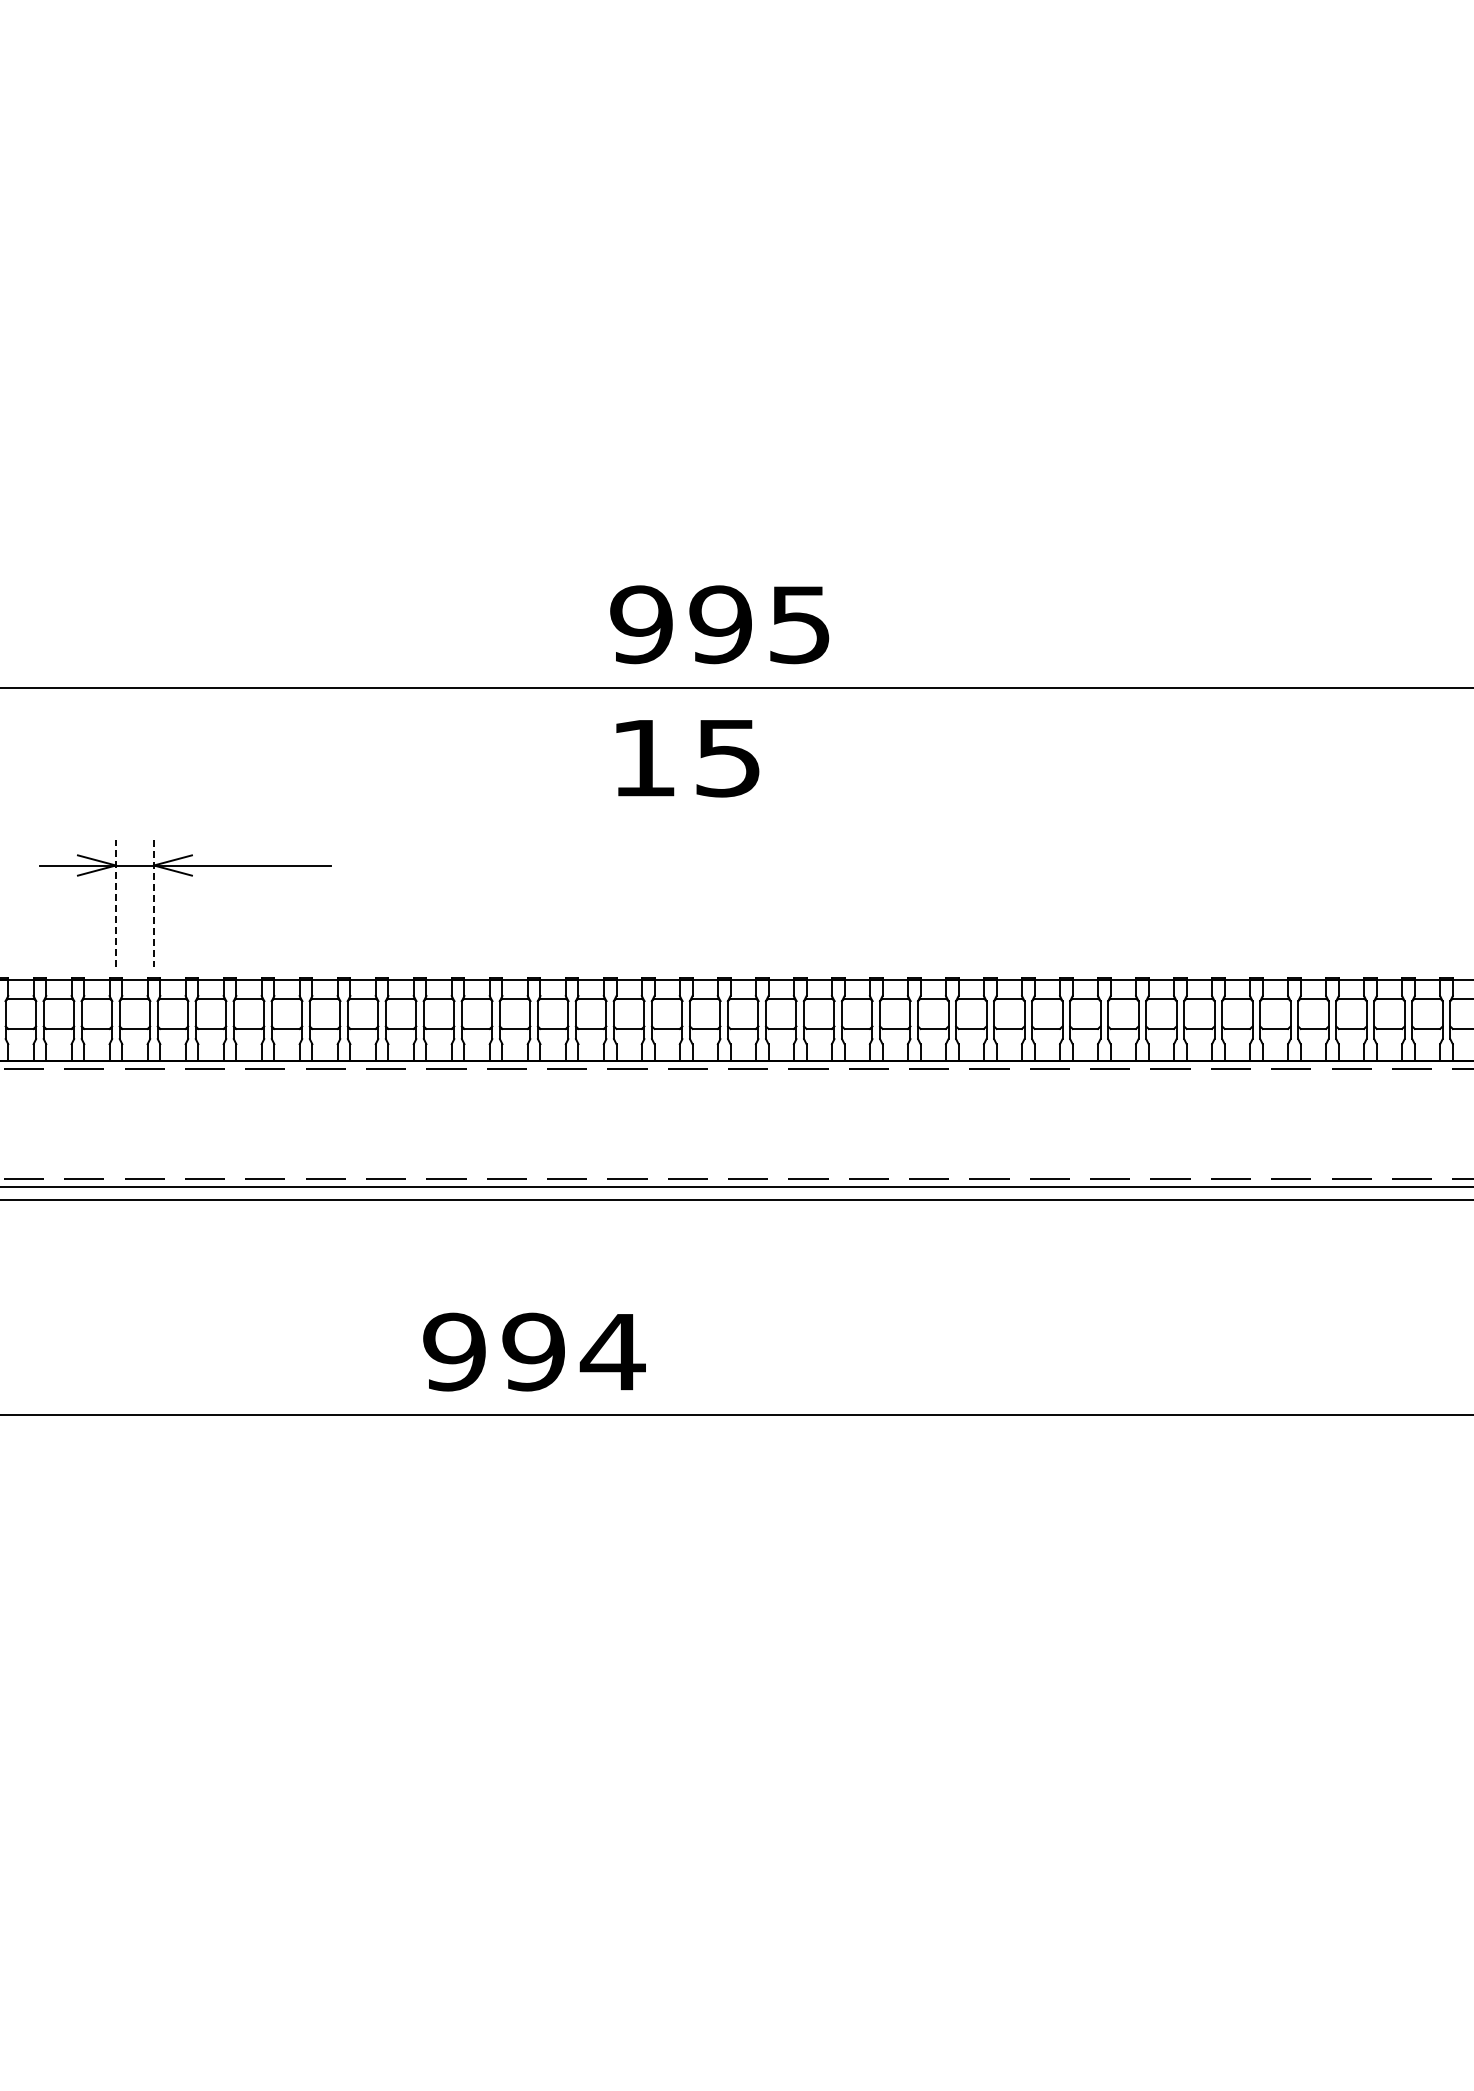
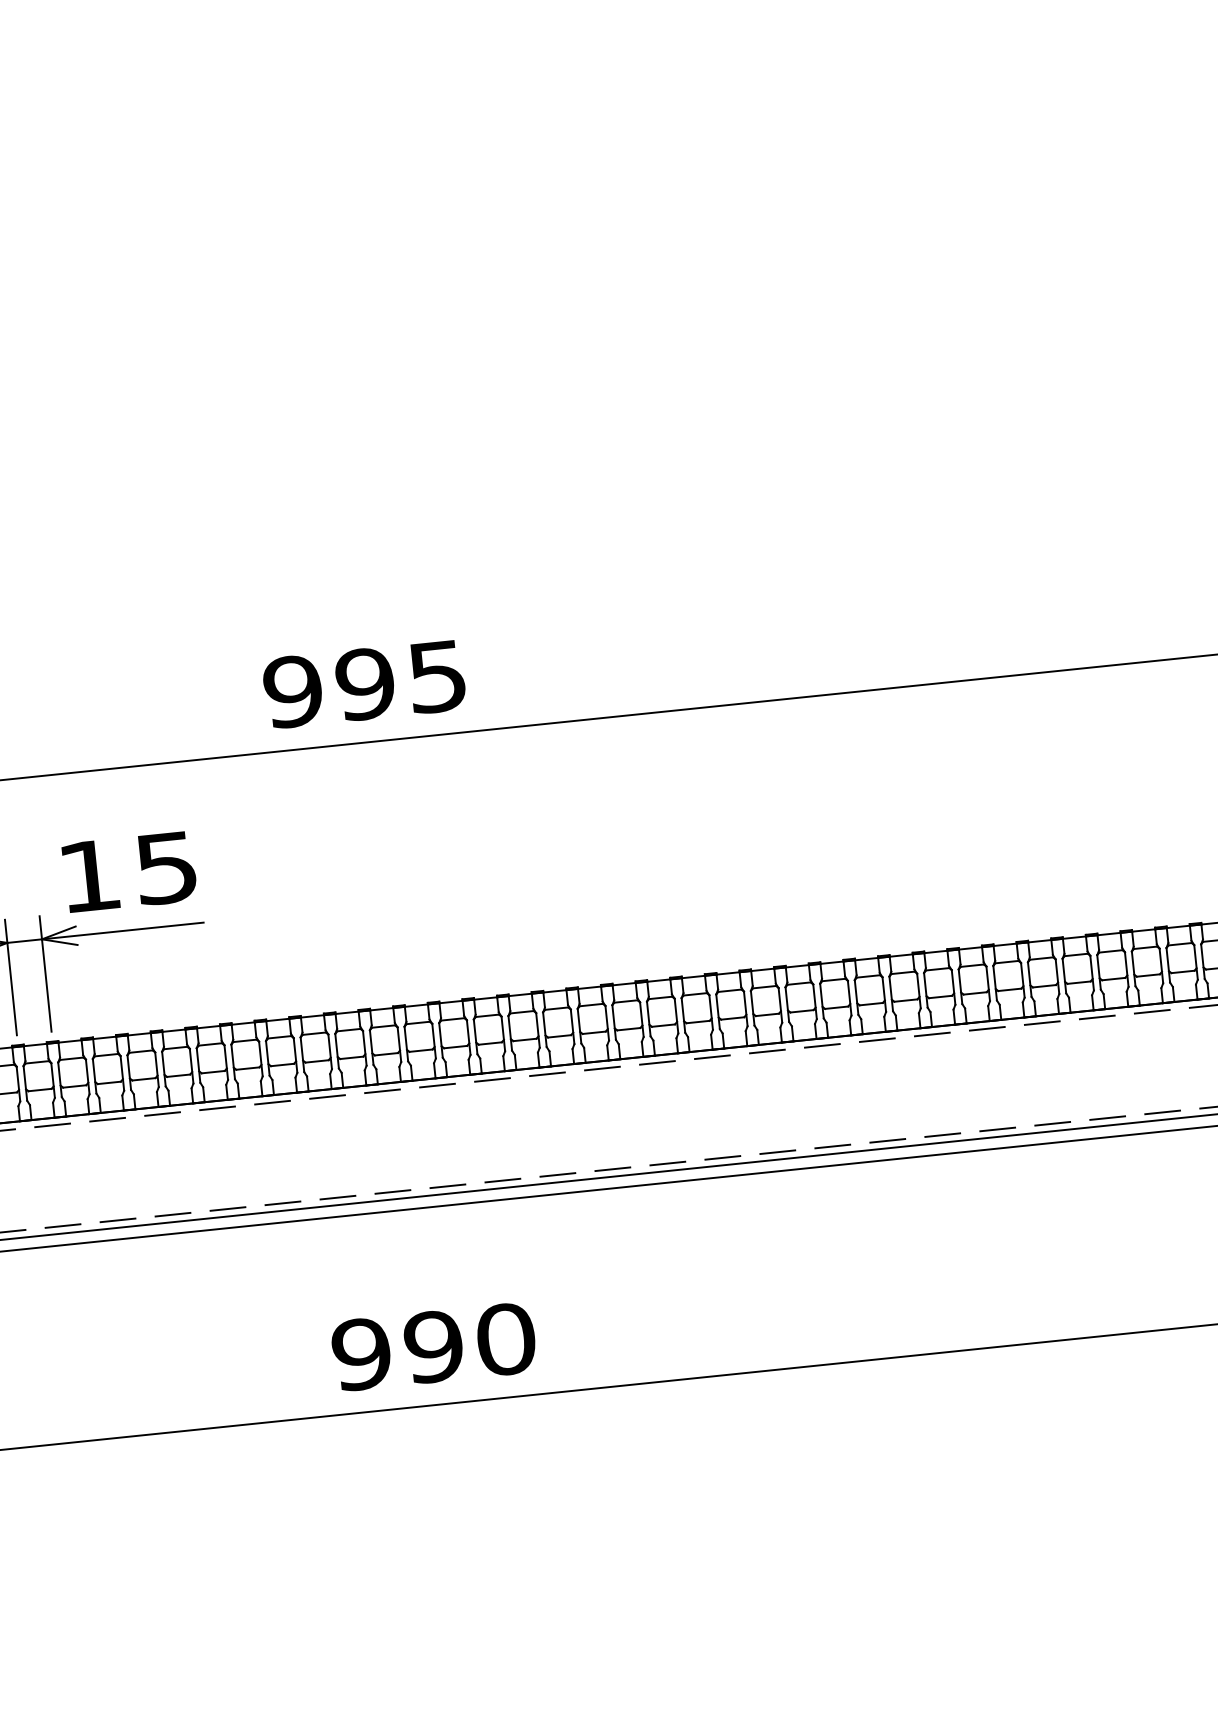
text: (719, 624) -> (364, 684), moved
text: (687, 758) -> (129, 872), moved
line: (115, 903) -> (10, 977), dashed -> solid
line: (153, 904) -> (45, 974), dashed -> solid
text: (612, 1351) -> (505, 1338), 994 -> 990

